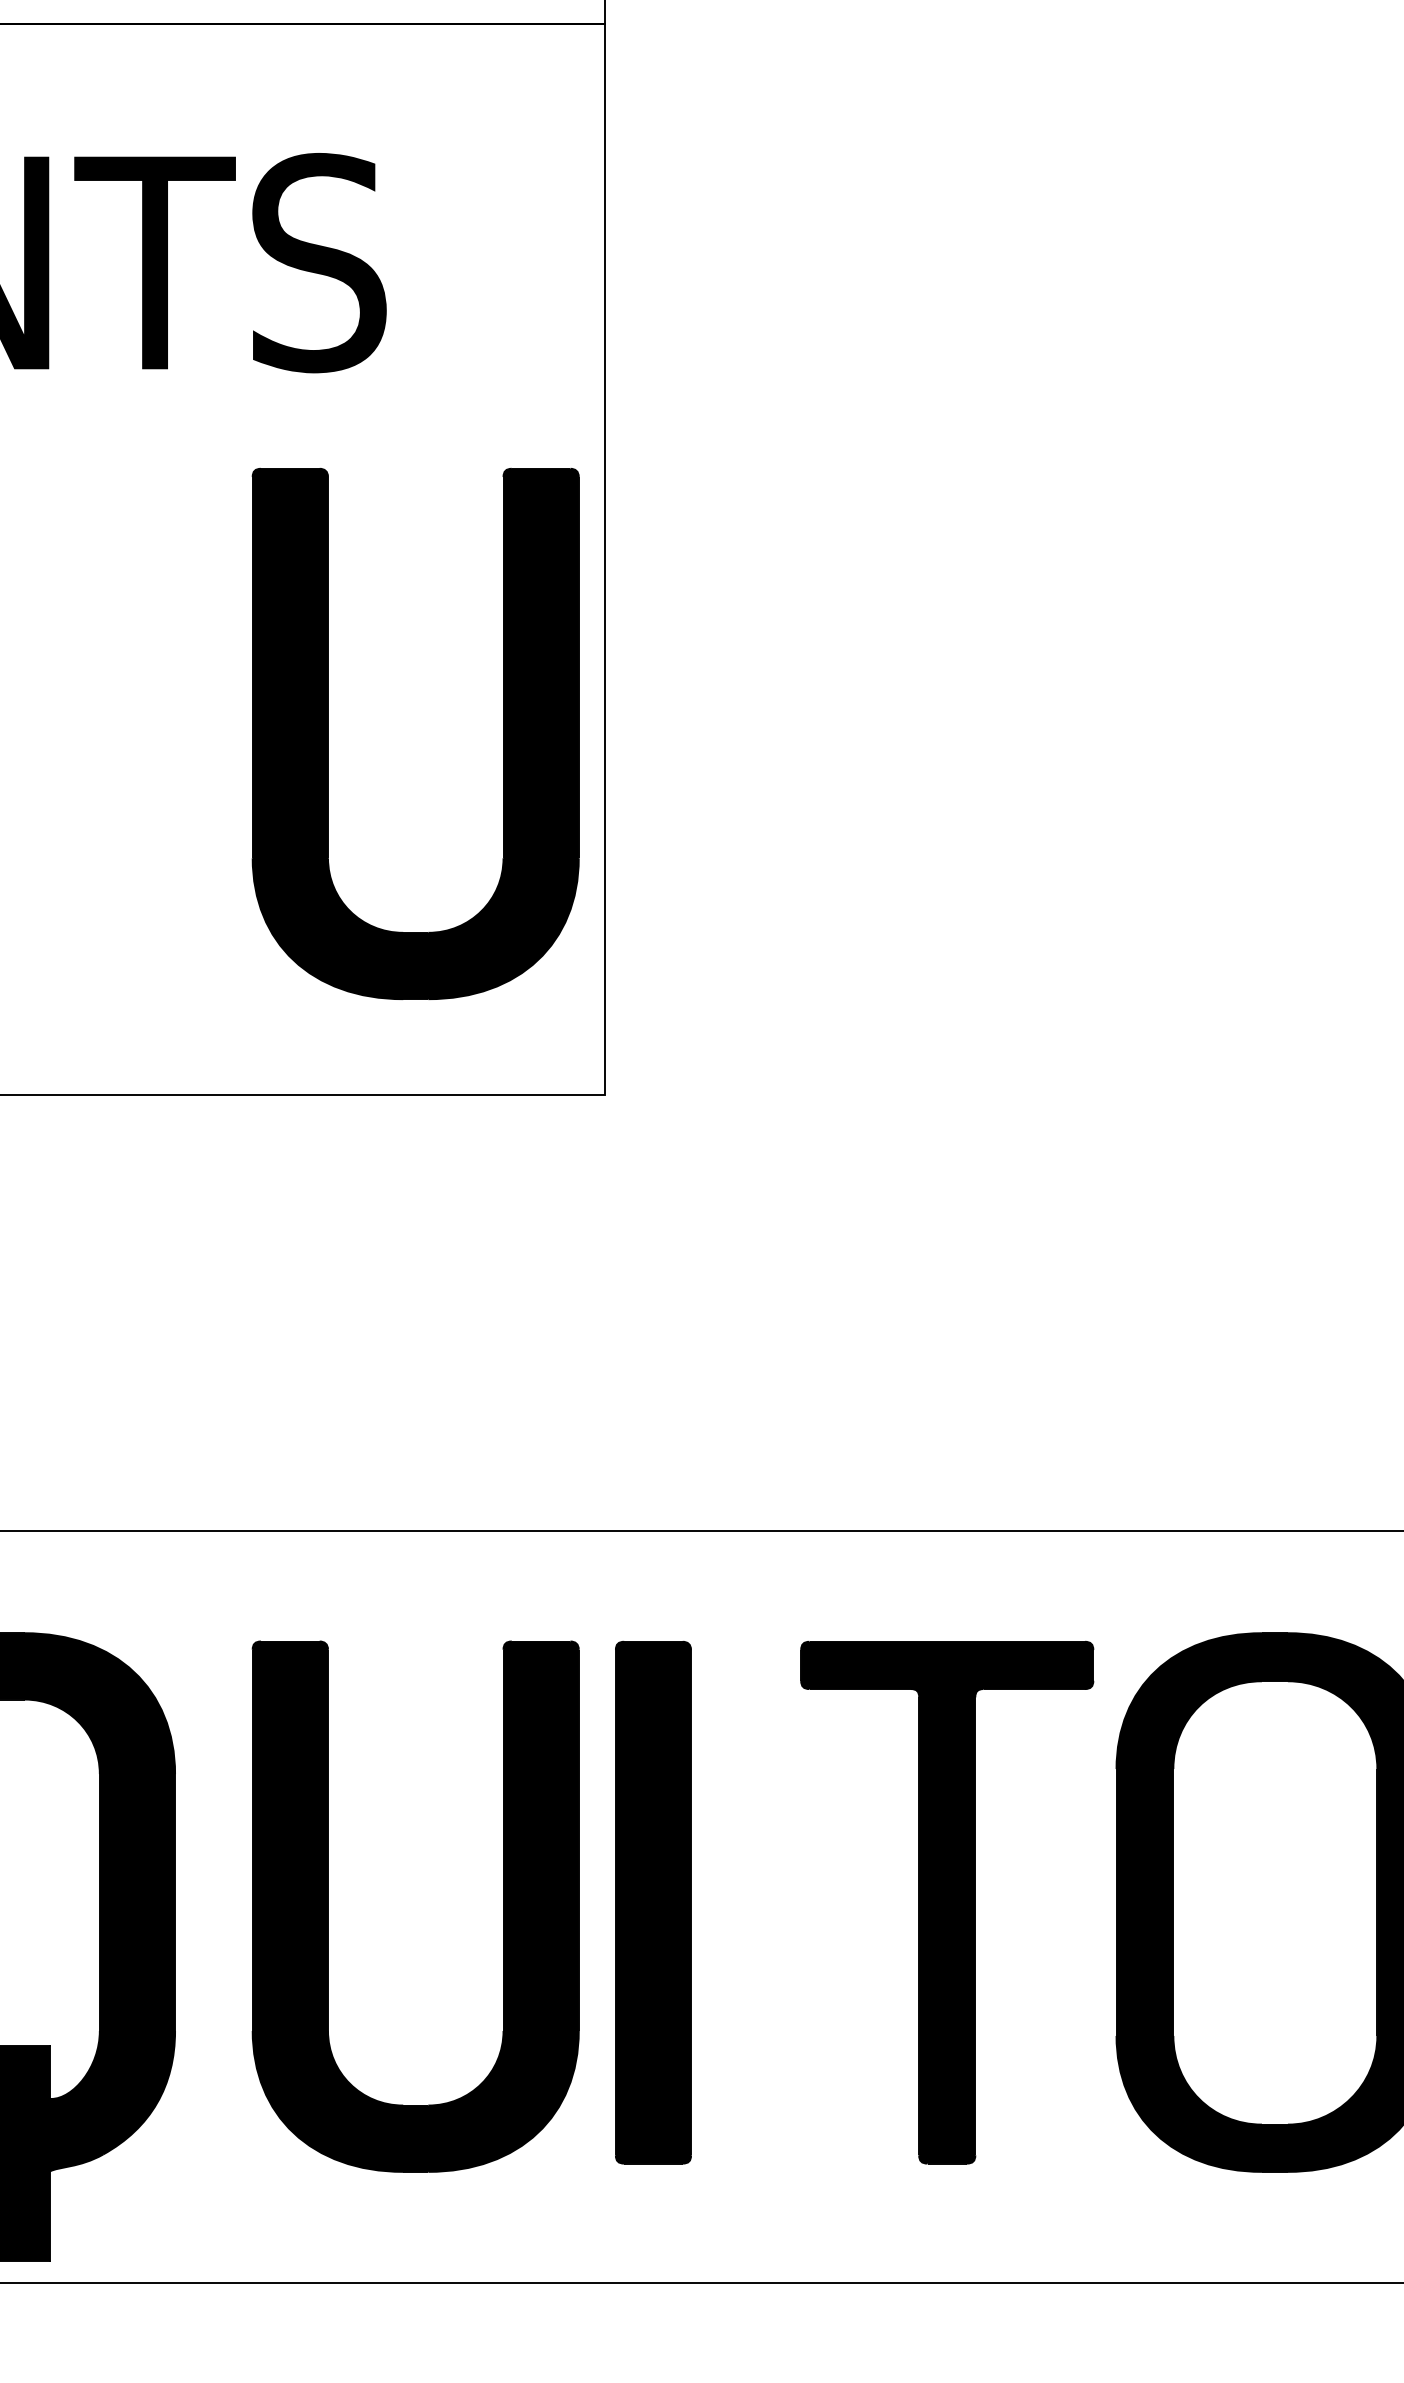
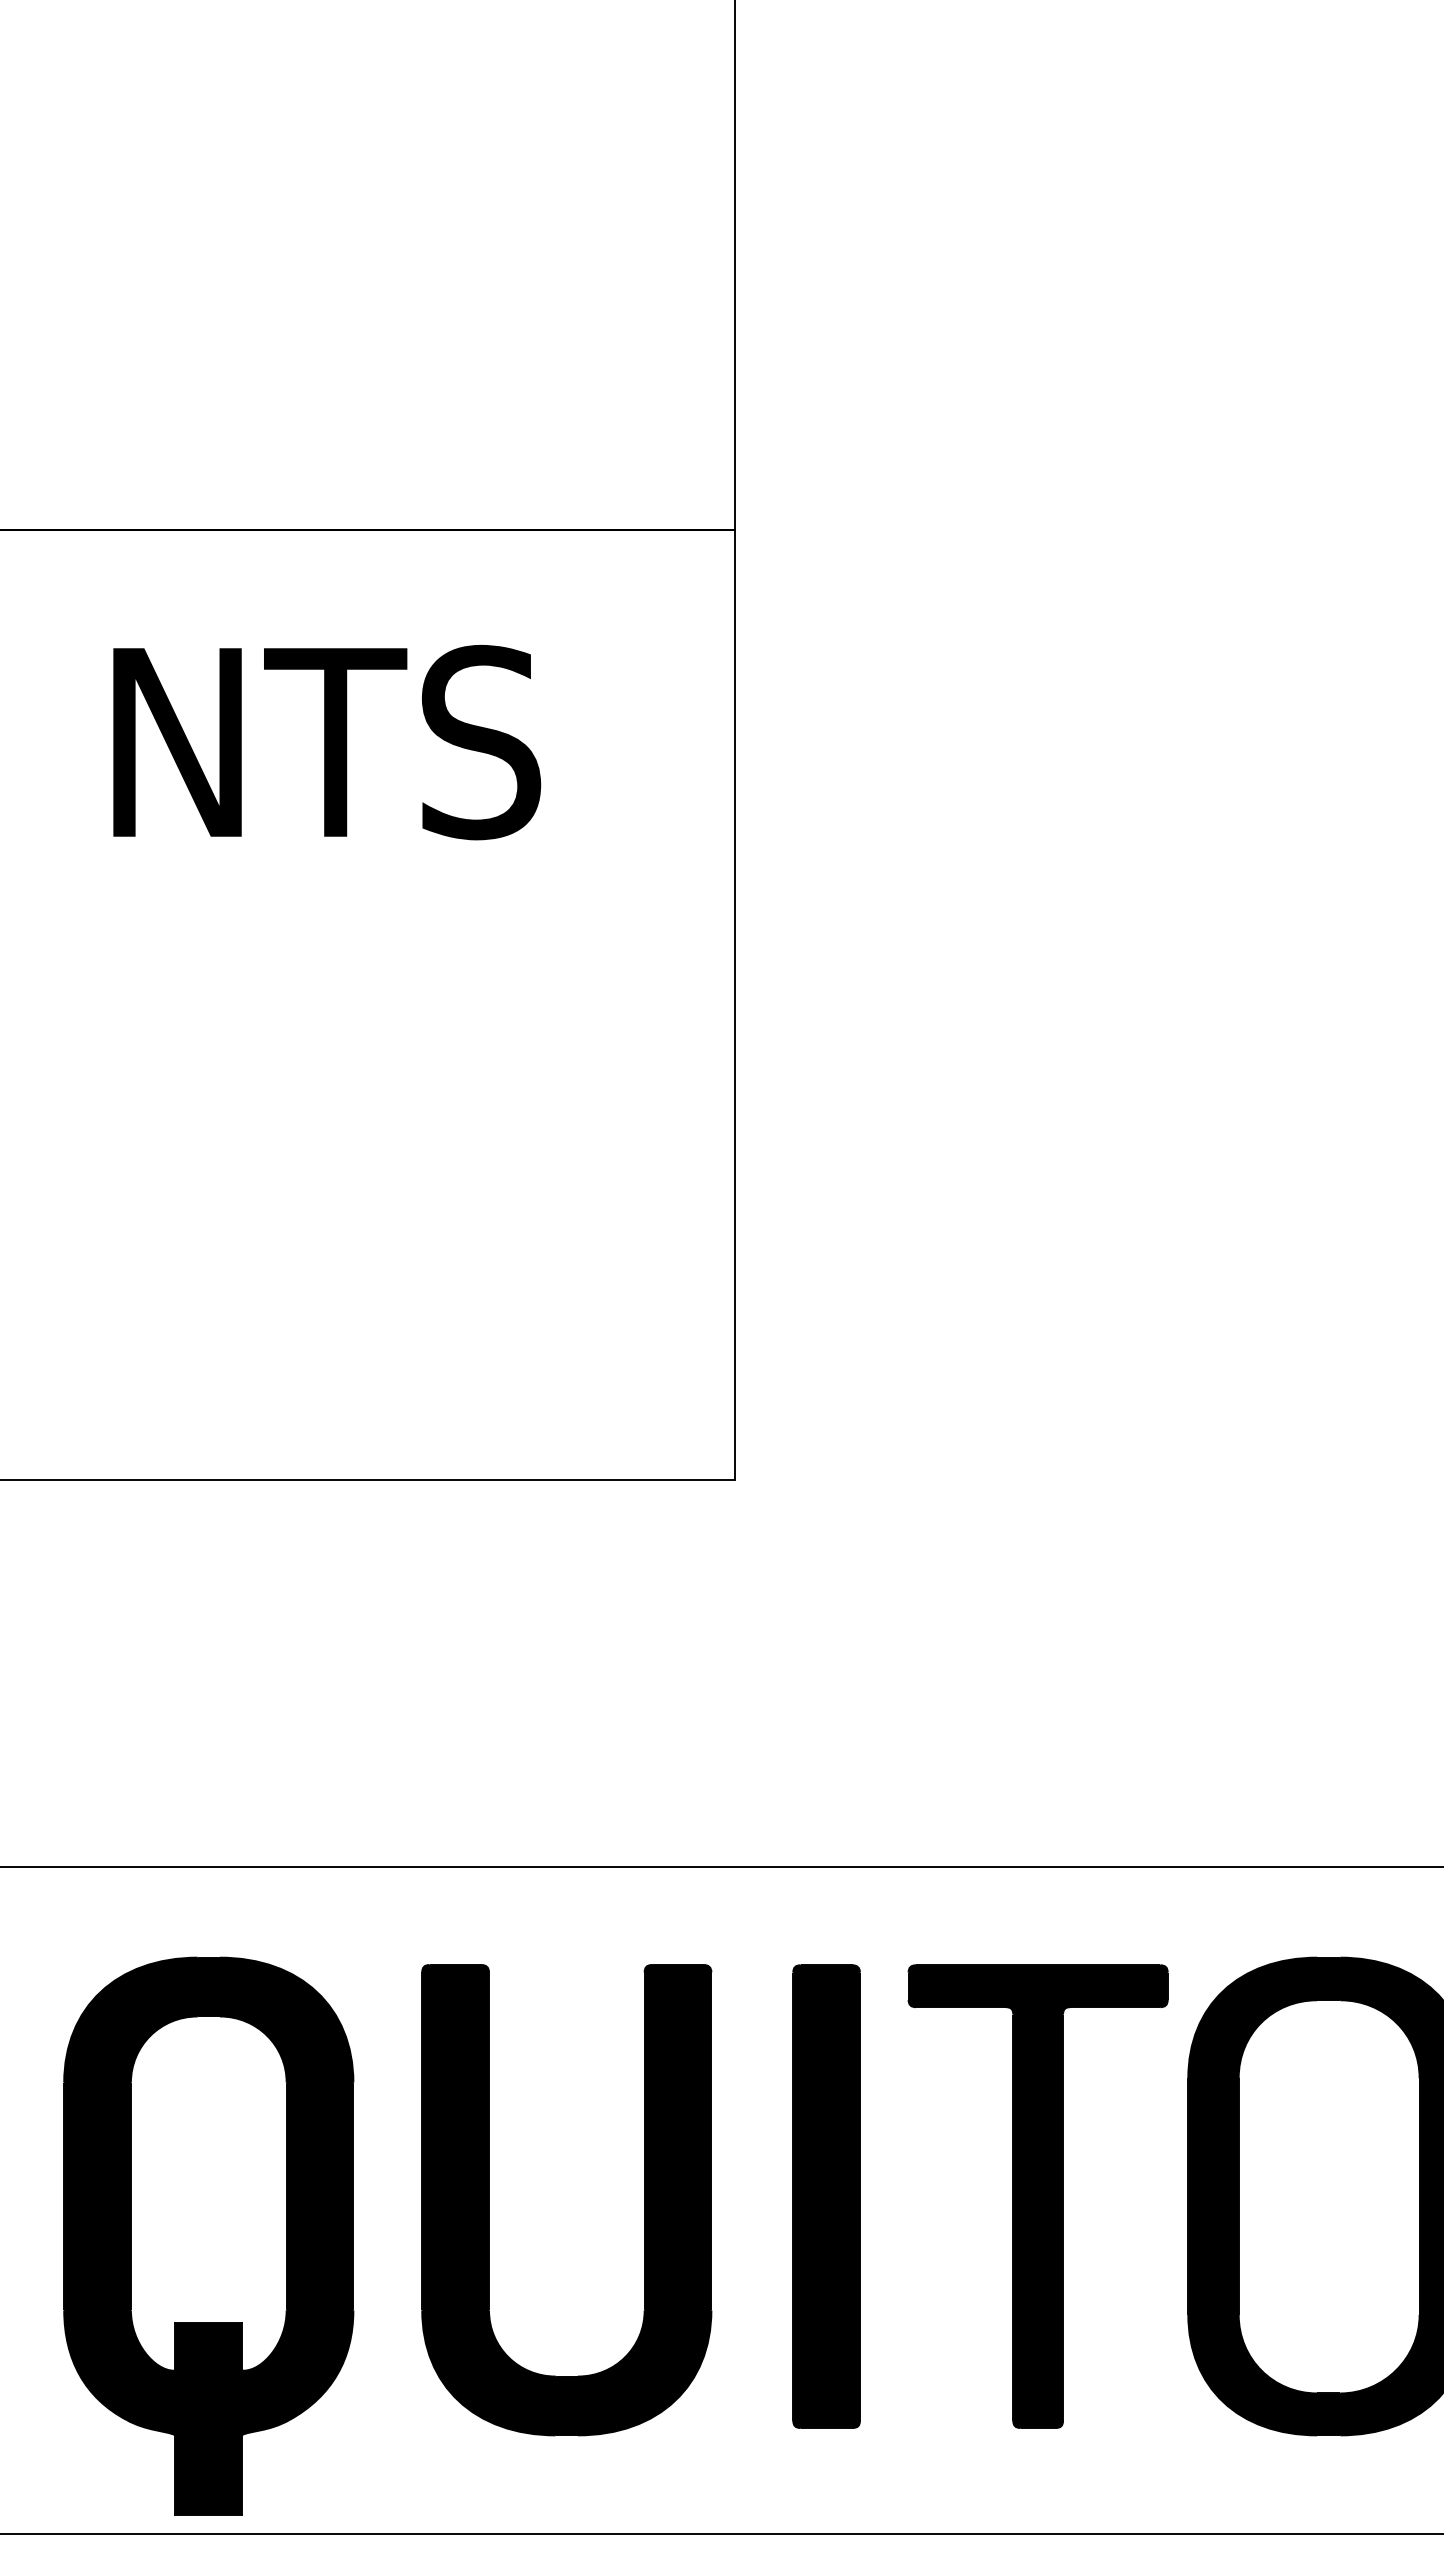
part: (328, 734) -> (489, 1160), removed
part: (653, 1902) -> (826, 2196), moved

